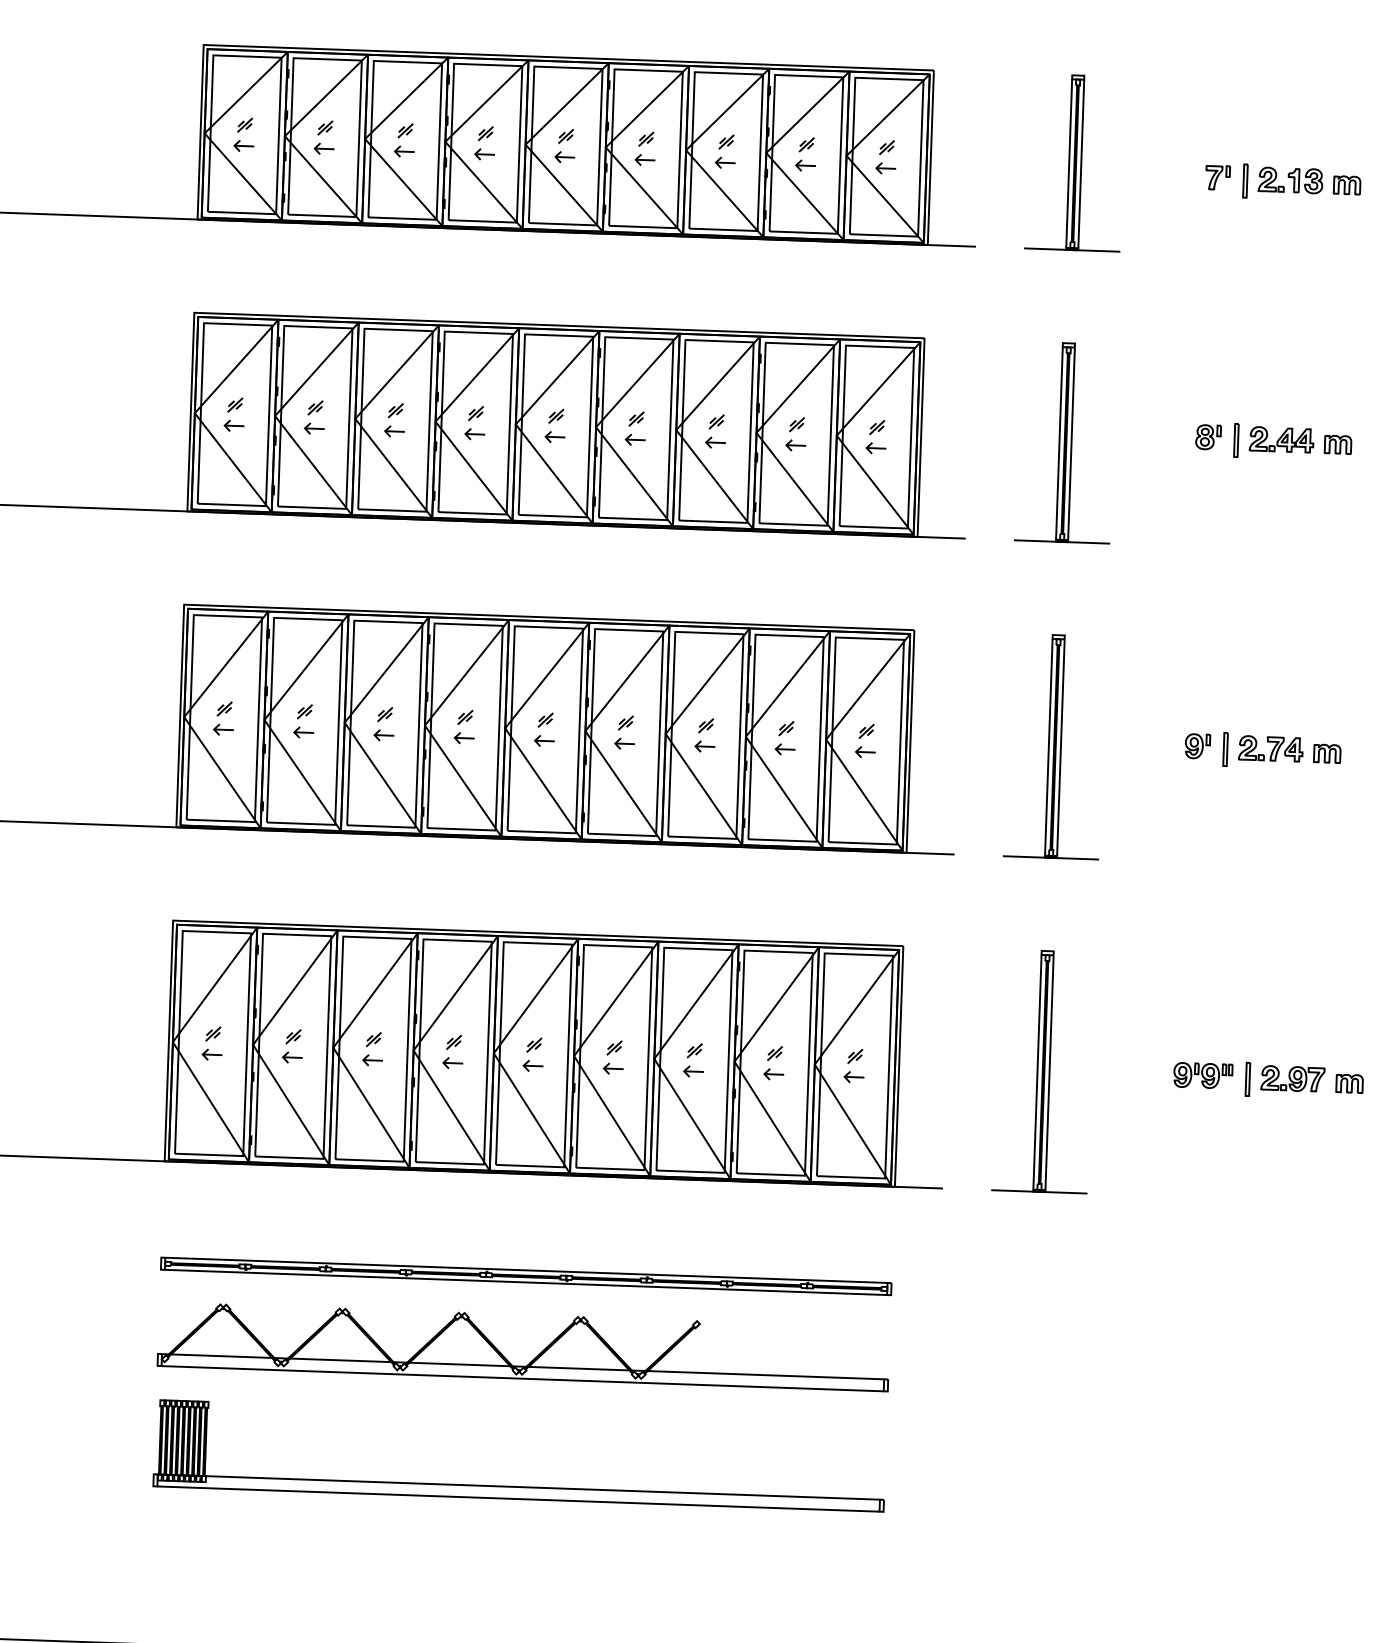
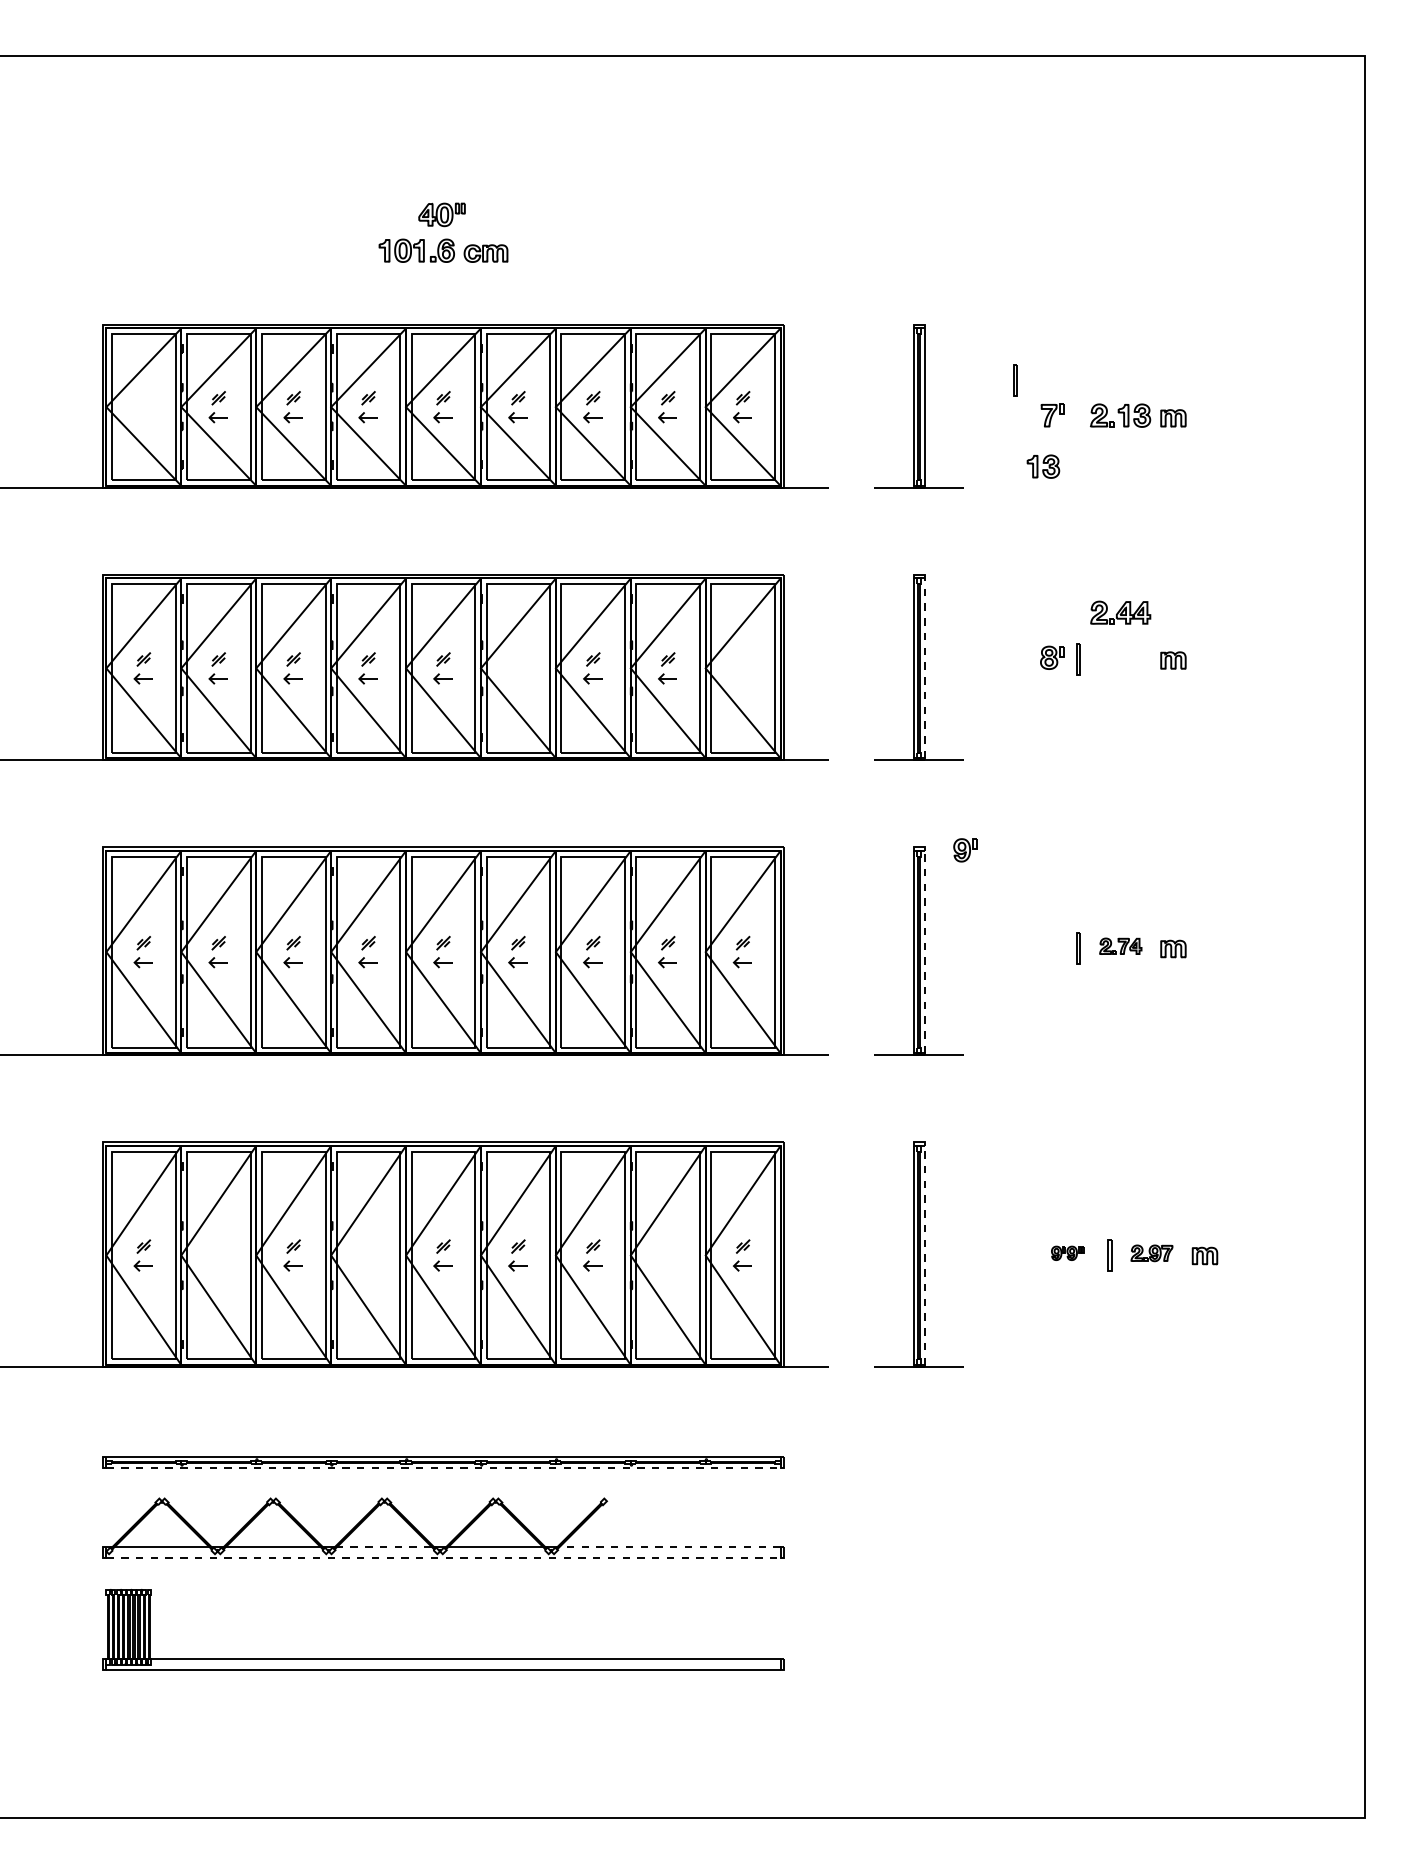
part: (243, 135) -> (142, 407), removed
line: (1244, 180) -> (1014, 380), moved
part: (1206, 232) -> (1043, 466), added
part: (635, 428) -> (517, 668), removed
part: (876, 437) -> (742, 668), removed
part: (1281, 439) -> (1120, 612), moved
line: (1071, 443) -> (924, 668), solid -> dashed
part: (1197, 746) -> (965, 850), moved
line: (1060, 747) -> (924, 951), solid -> dashed
part: (1270, 749) -> (1120, 946), size x0.7
part: (291, 1046) -> (217, 1255), removed
part: (452, 1051) -> (367, 1255), removed
part: (773, 1063) -> (667, 1255), removed
line: (1049, 1072) -> (924, 1255), solid -> dashed
part: (1202, 1075) -> (1067, 1253), size x0.6
part: (1292, 1079) -> (1151, 1253), size x0.7
line: (527, 1282) -> (444, 1468), solid -> dashed
line: (458, 1364) -> (383, 1546), solid -> dashed
line: (765, 1374) -> (669, 1546), solid -> dashed
line: (523, 1378) -> (444, 1557), solid -> dashed

